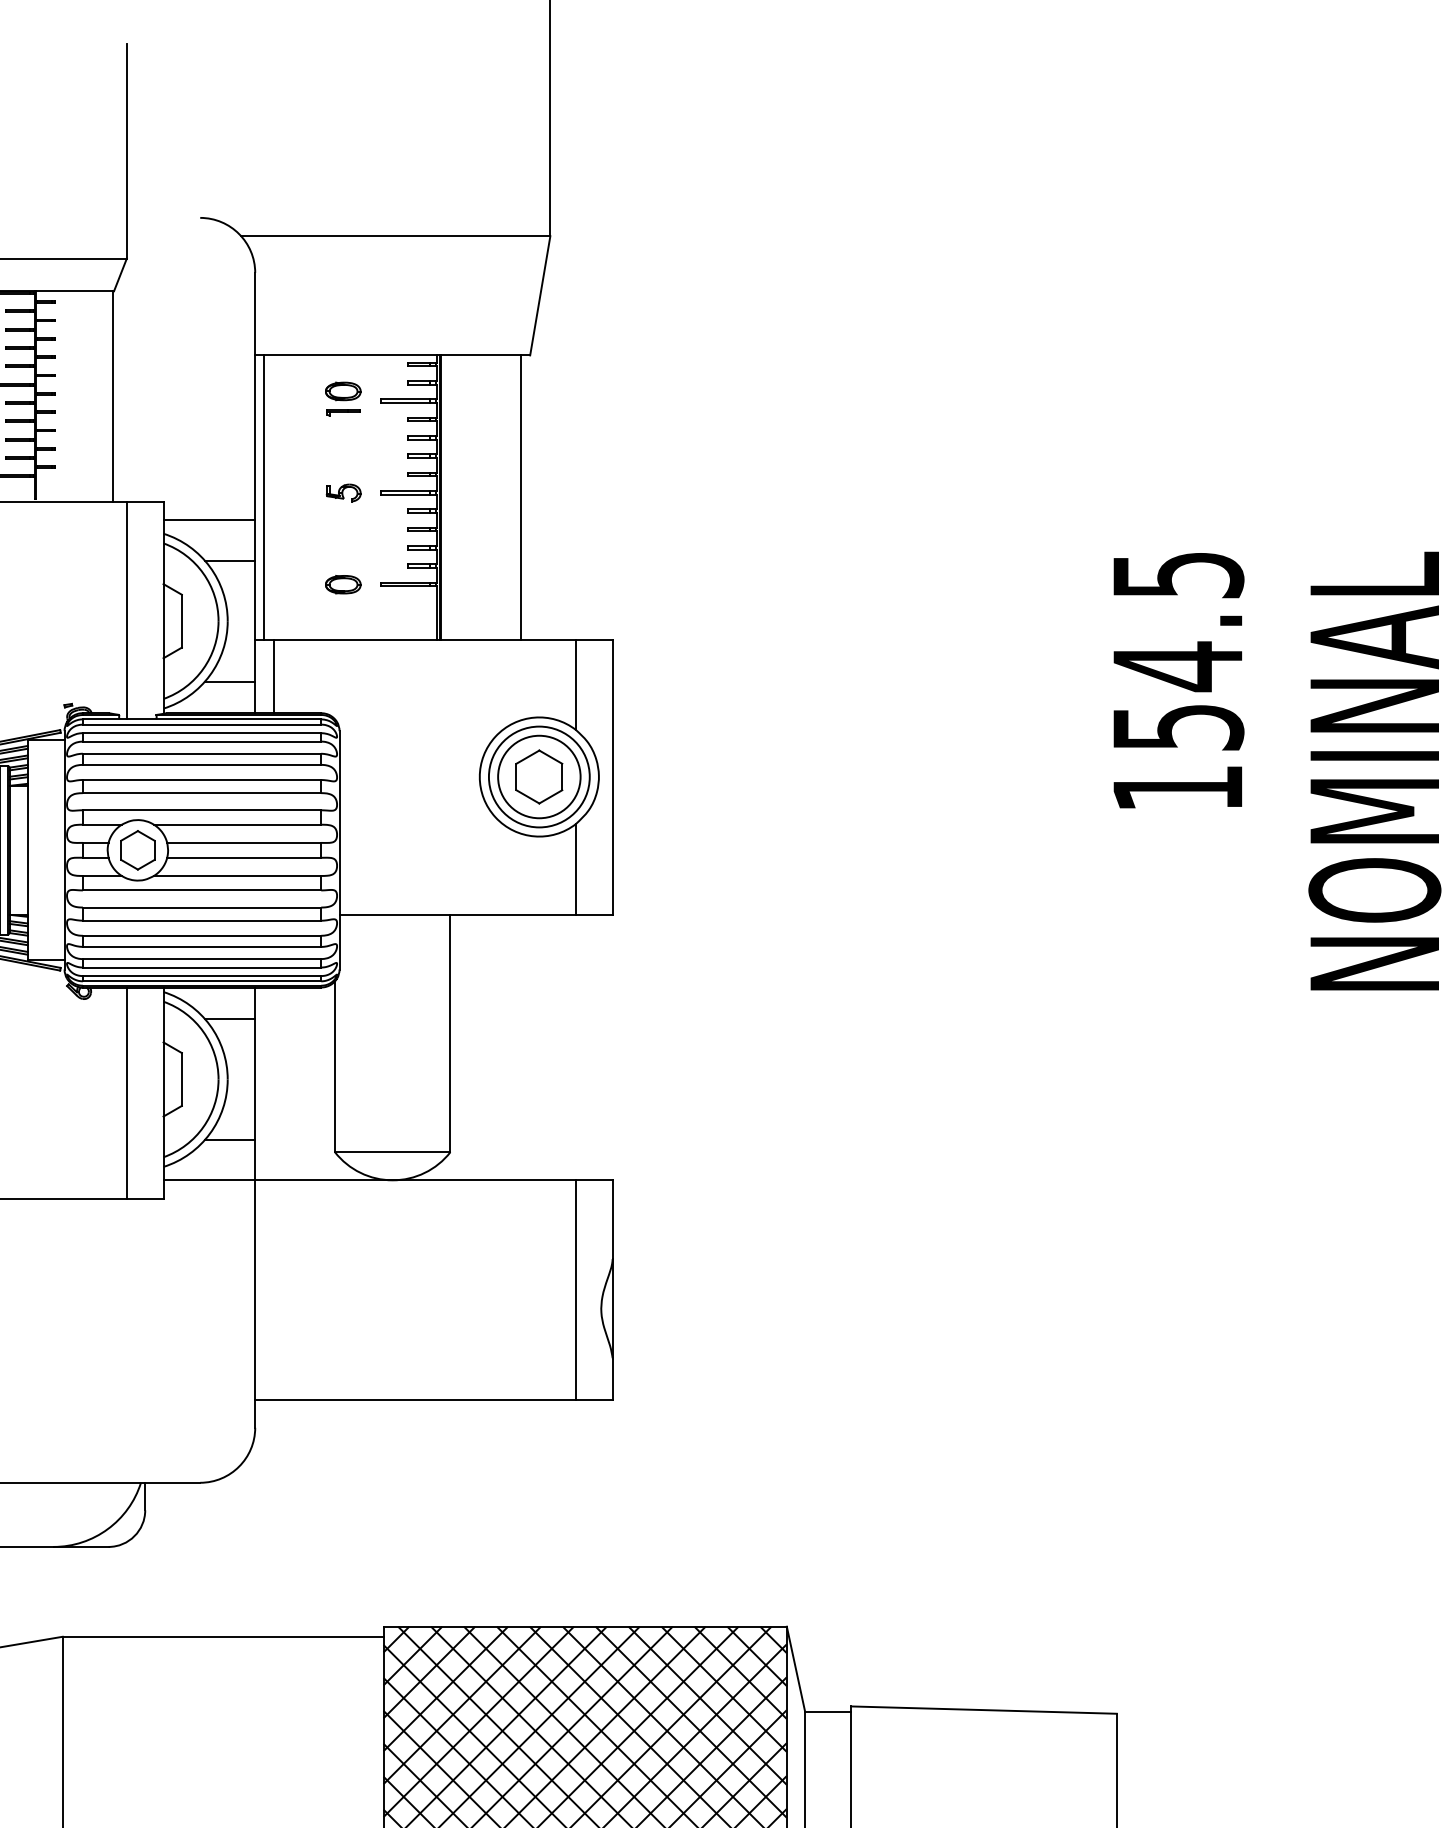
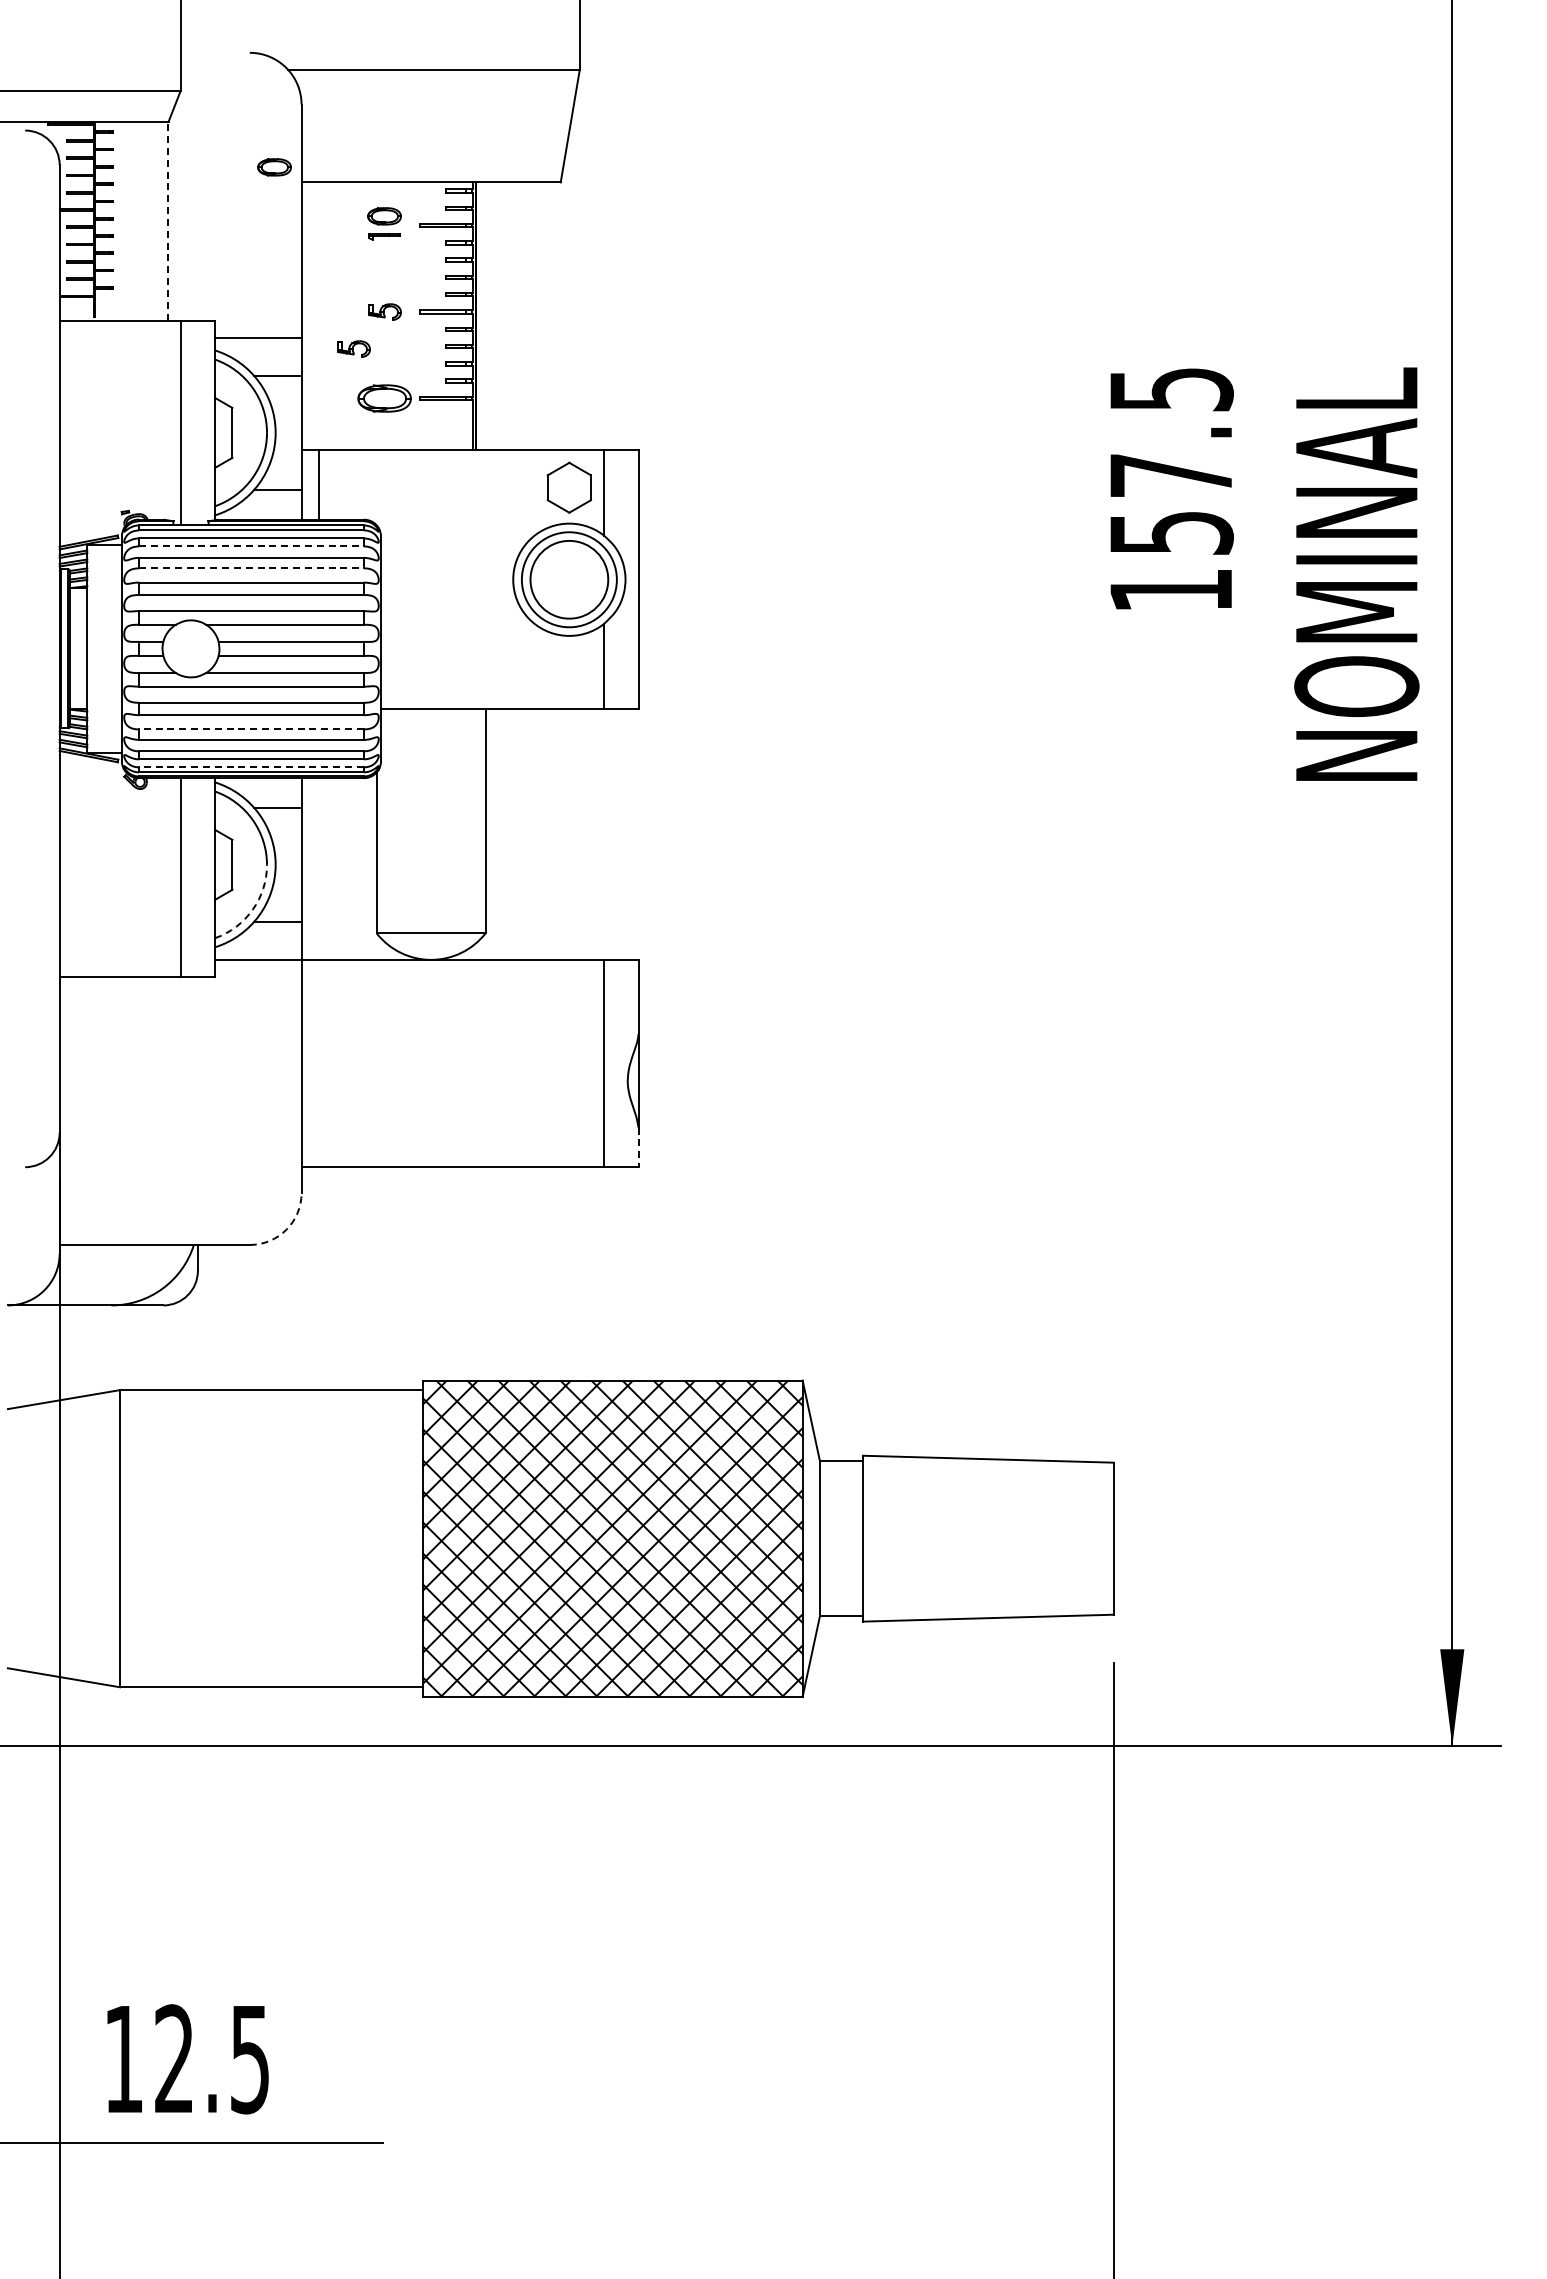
part: (226, 339) -> (274, 167), added
line: (112, 395) -> (167, 220), solid -> dashed
line: (264, 497) -> (310, 316), removed
line: (521, 497) -> (552, 316), removed
part: (310, 531) -> (353, 348), added
part: (343, 584) -> (384, 398), size x1.6
text: (1177, 666) -> (1170, 475), 154.5 -> 157.5
line: (202, 741) -> (251, 546), solid -> dashed
line: (202, 765) -> (251, 568), solid -> dashed
part: (538, 776) -> (568, 487), moved
part: (137, 849) -> (190, 648), removed
line: (201, 935) -> (250, 729), solid -> dashed
line: (201, 976) -> (250, 767), solid -> dashed
arc: (203, 1126) -> (252, 909), solid -> dashed
line: (612, 1379) -> (638, 1147), solid -> dashed
arc: (239, 1466) -> (286, 1229), solid -> dashed

